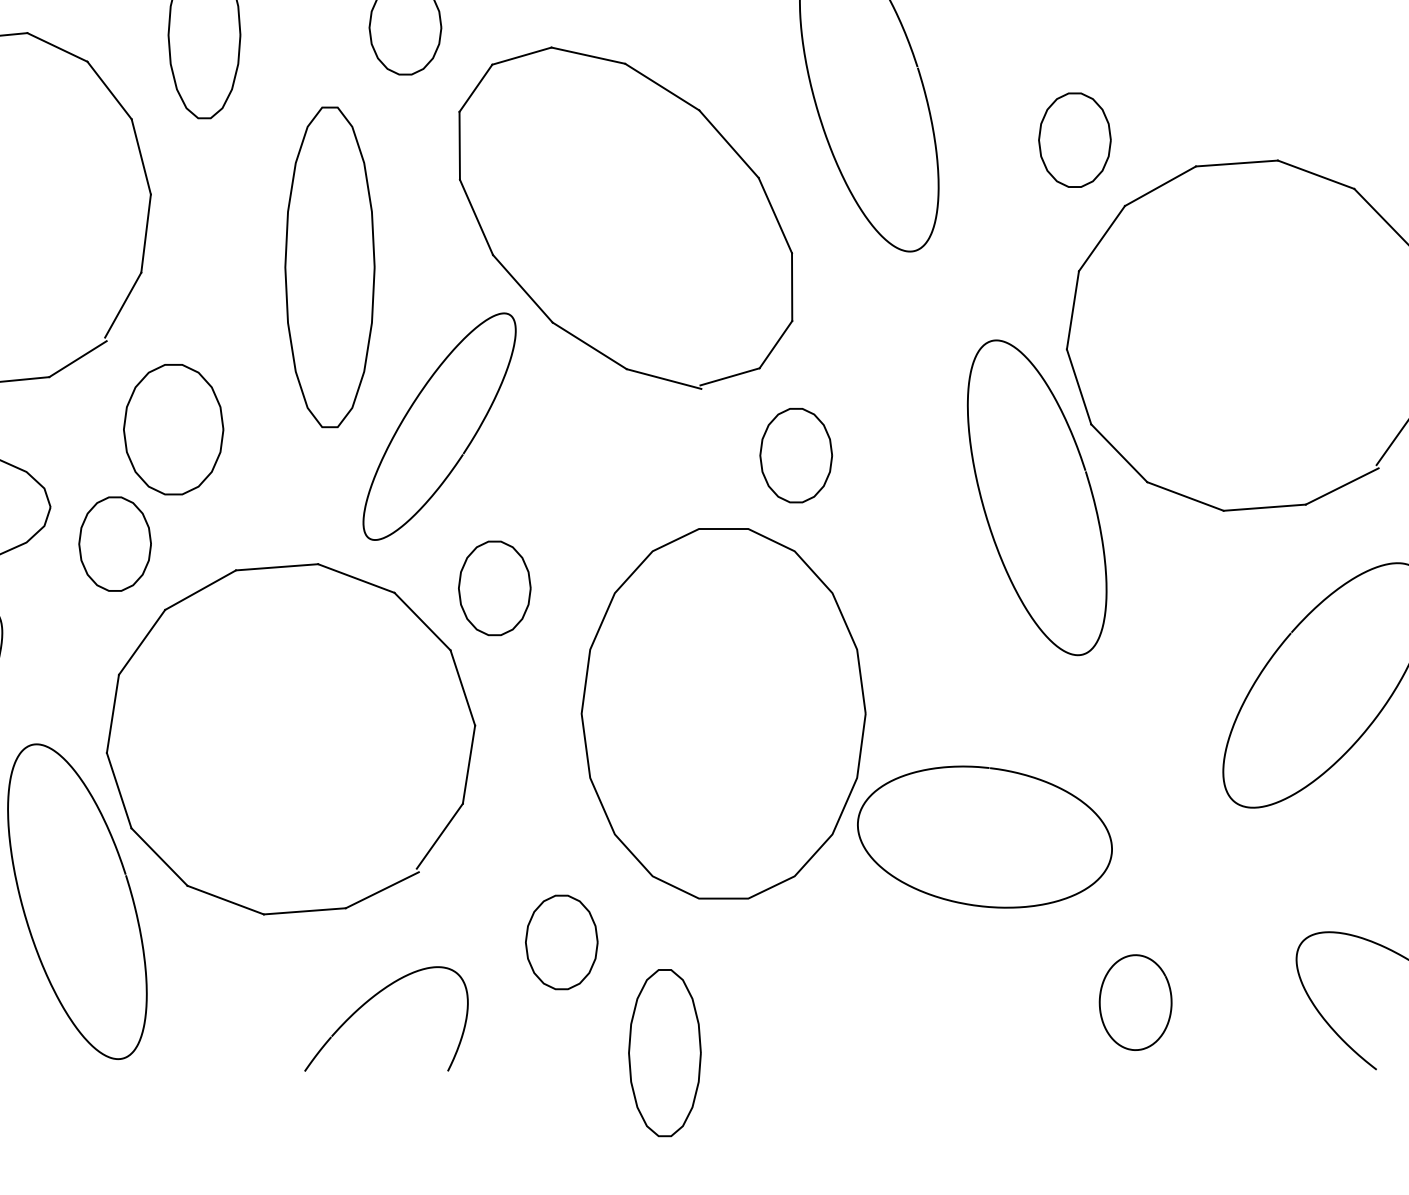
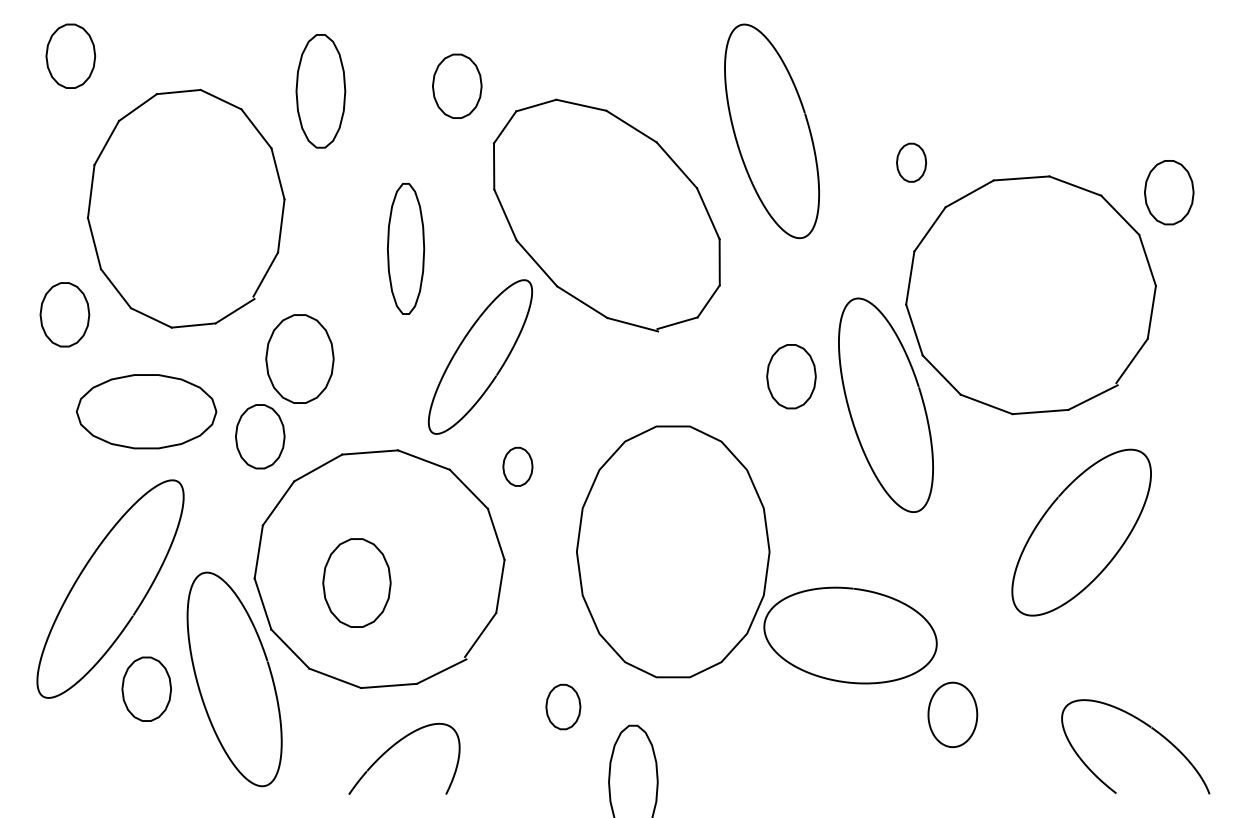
part: (1074, 140) -> (911, 162), size x0.6
part: (329, 266) -> (405, 248), size x0.6
part: (796, 455) -> (791, 376), moved
part: (494, 587) -> (517, 466), size x0.6
part: (256, 758) -> (356, 582), added
part: (561, 941) -> (563, 706), size x0.7
part: (373, 999) -> (395, 745), moved
curve: (1101, 1002) -> (929, 714), moved

